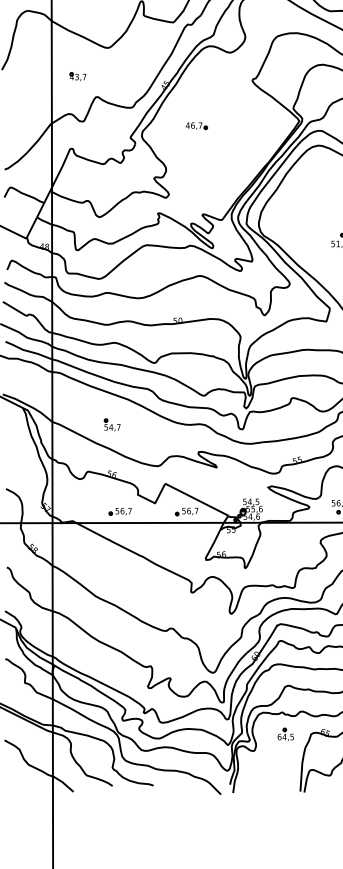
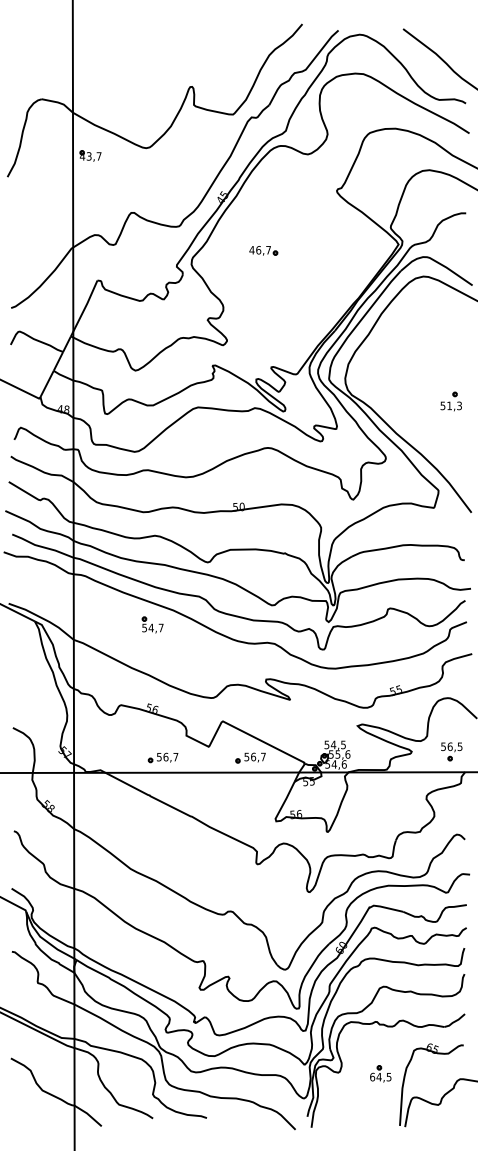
part: (77, 76) -> (90, 155), moved
part: (112, 424) -> (152, 624), moved
part: (285, 734) -> (380, 1073), moved

